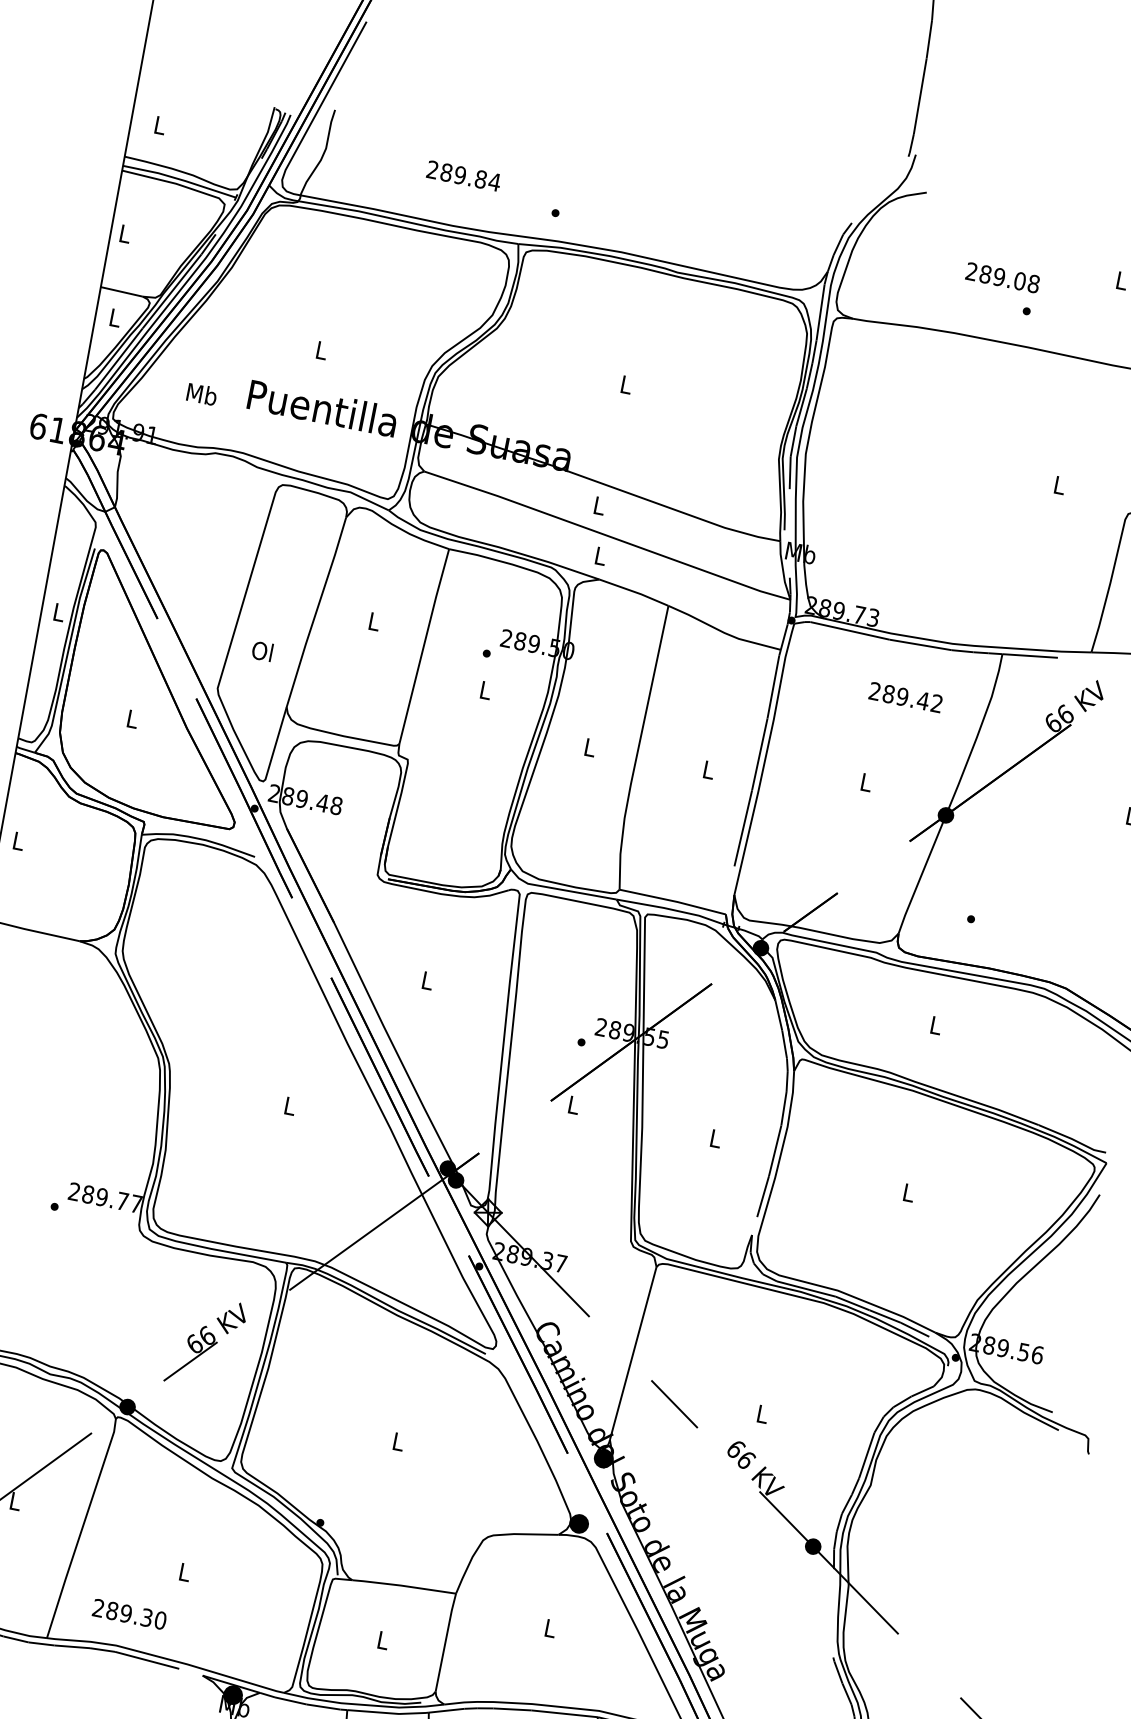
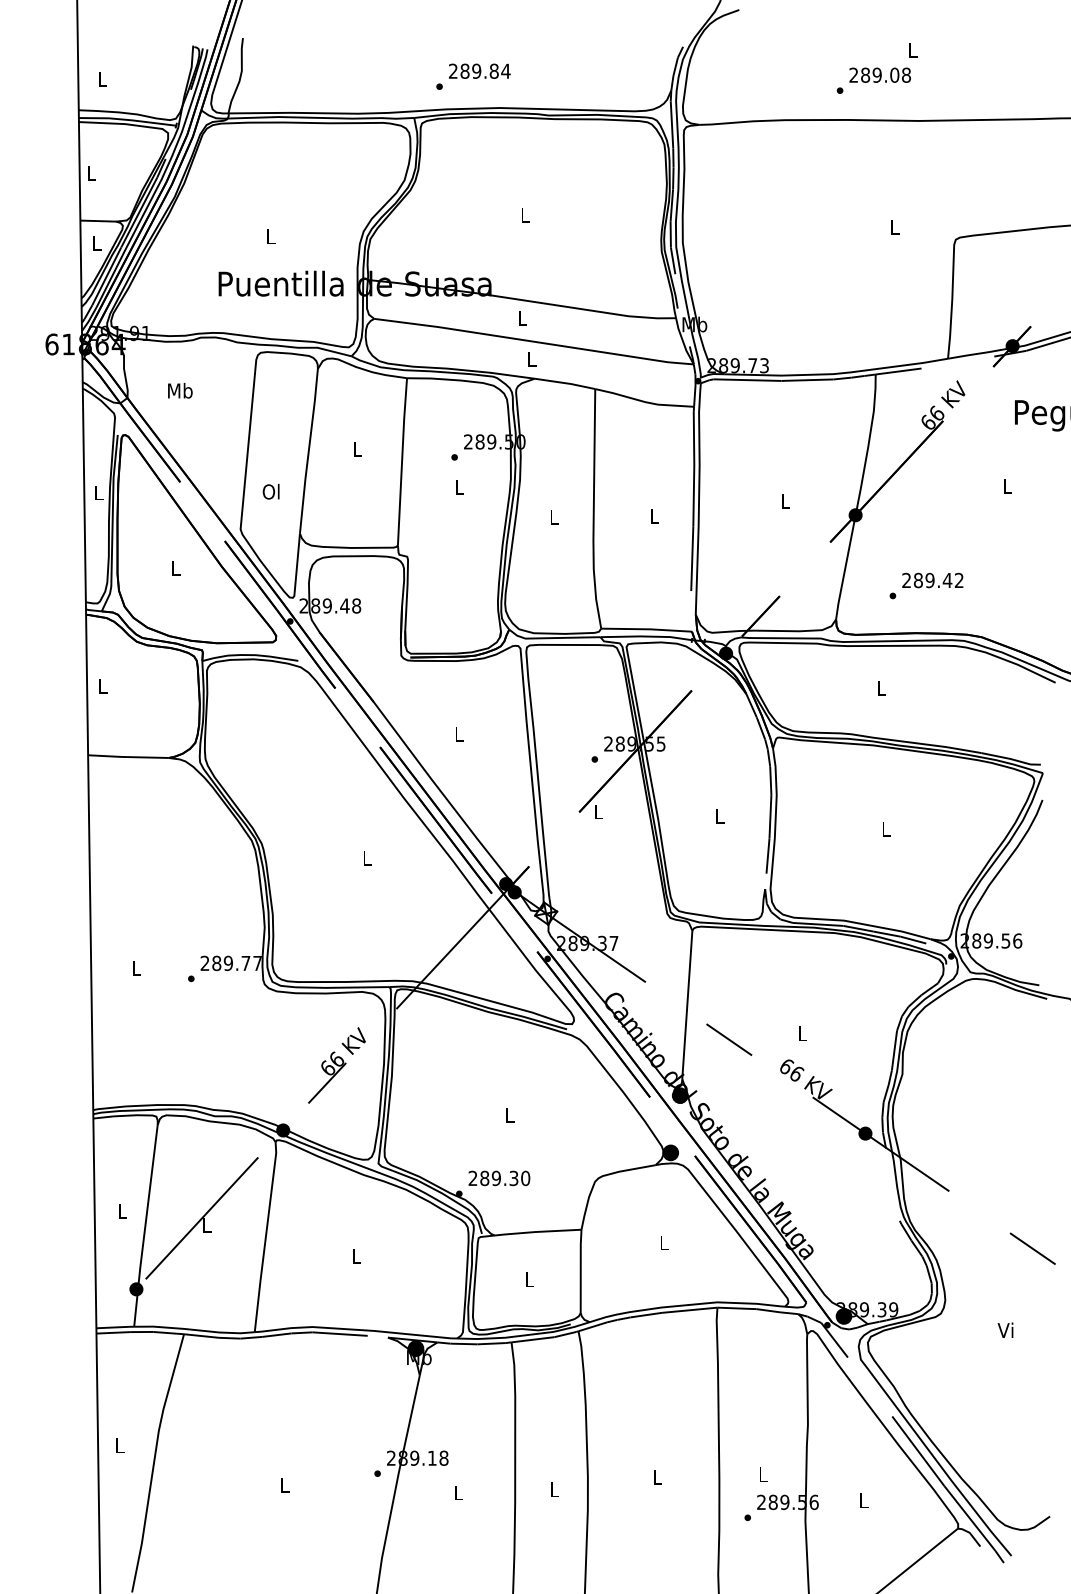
text: (463, 175) -> (479, 70), moved
text: (1002, 276) -> (879, 74), moved
text: (202, 394) -> (180, 390), moved
text: (905, 697) -> (932, 580), moved
text: (129, 1614) -> (499, 1178), moved

